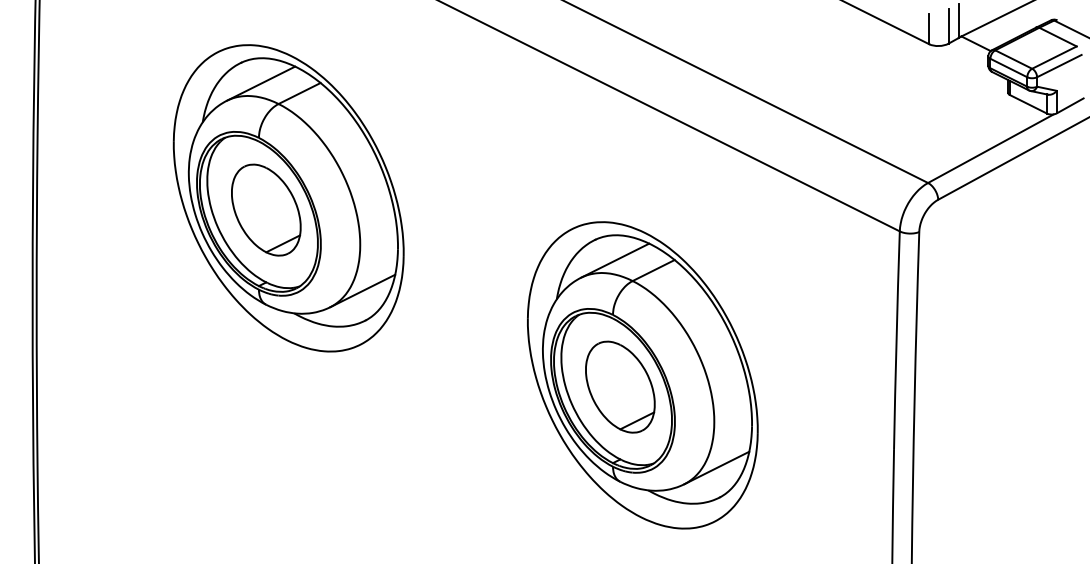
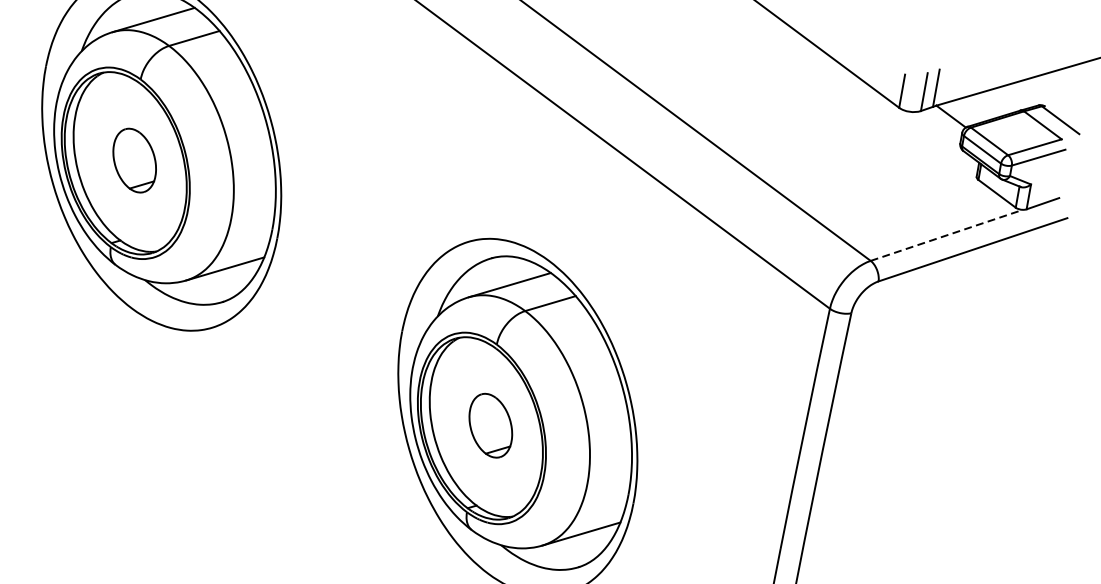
line: (990, 148) -> (946, 235), solid -> dashed
part: (266, 209) -> (134, 160), size x0.6
part: (620, 386) -> (491, 425), size x0.6

